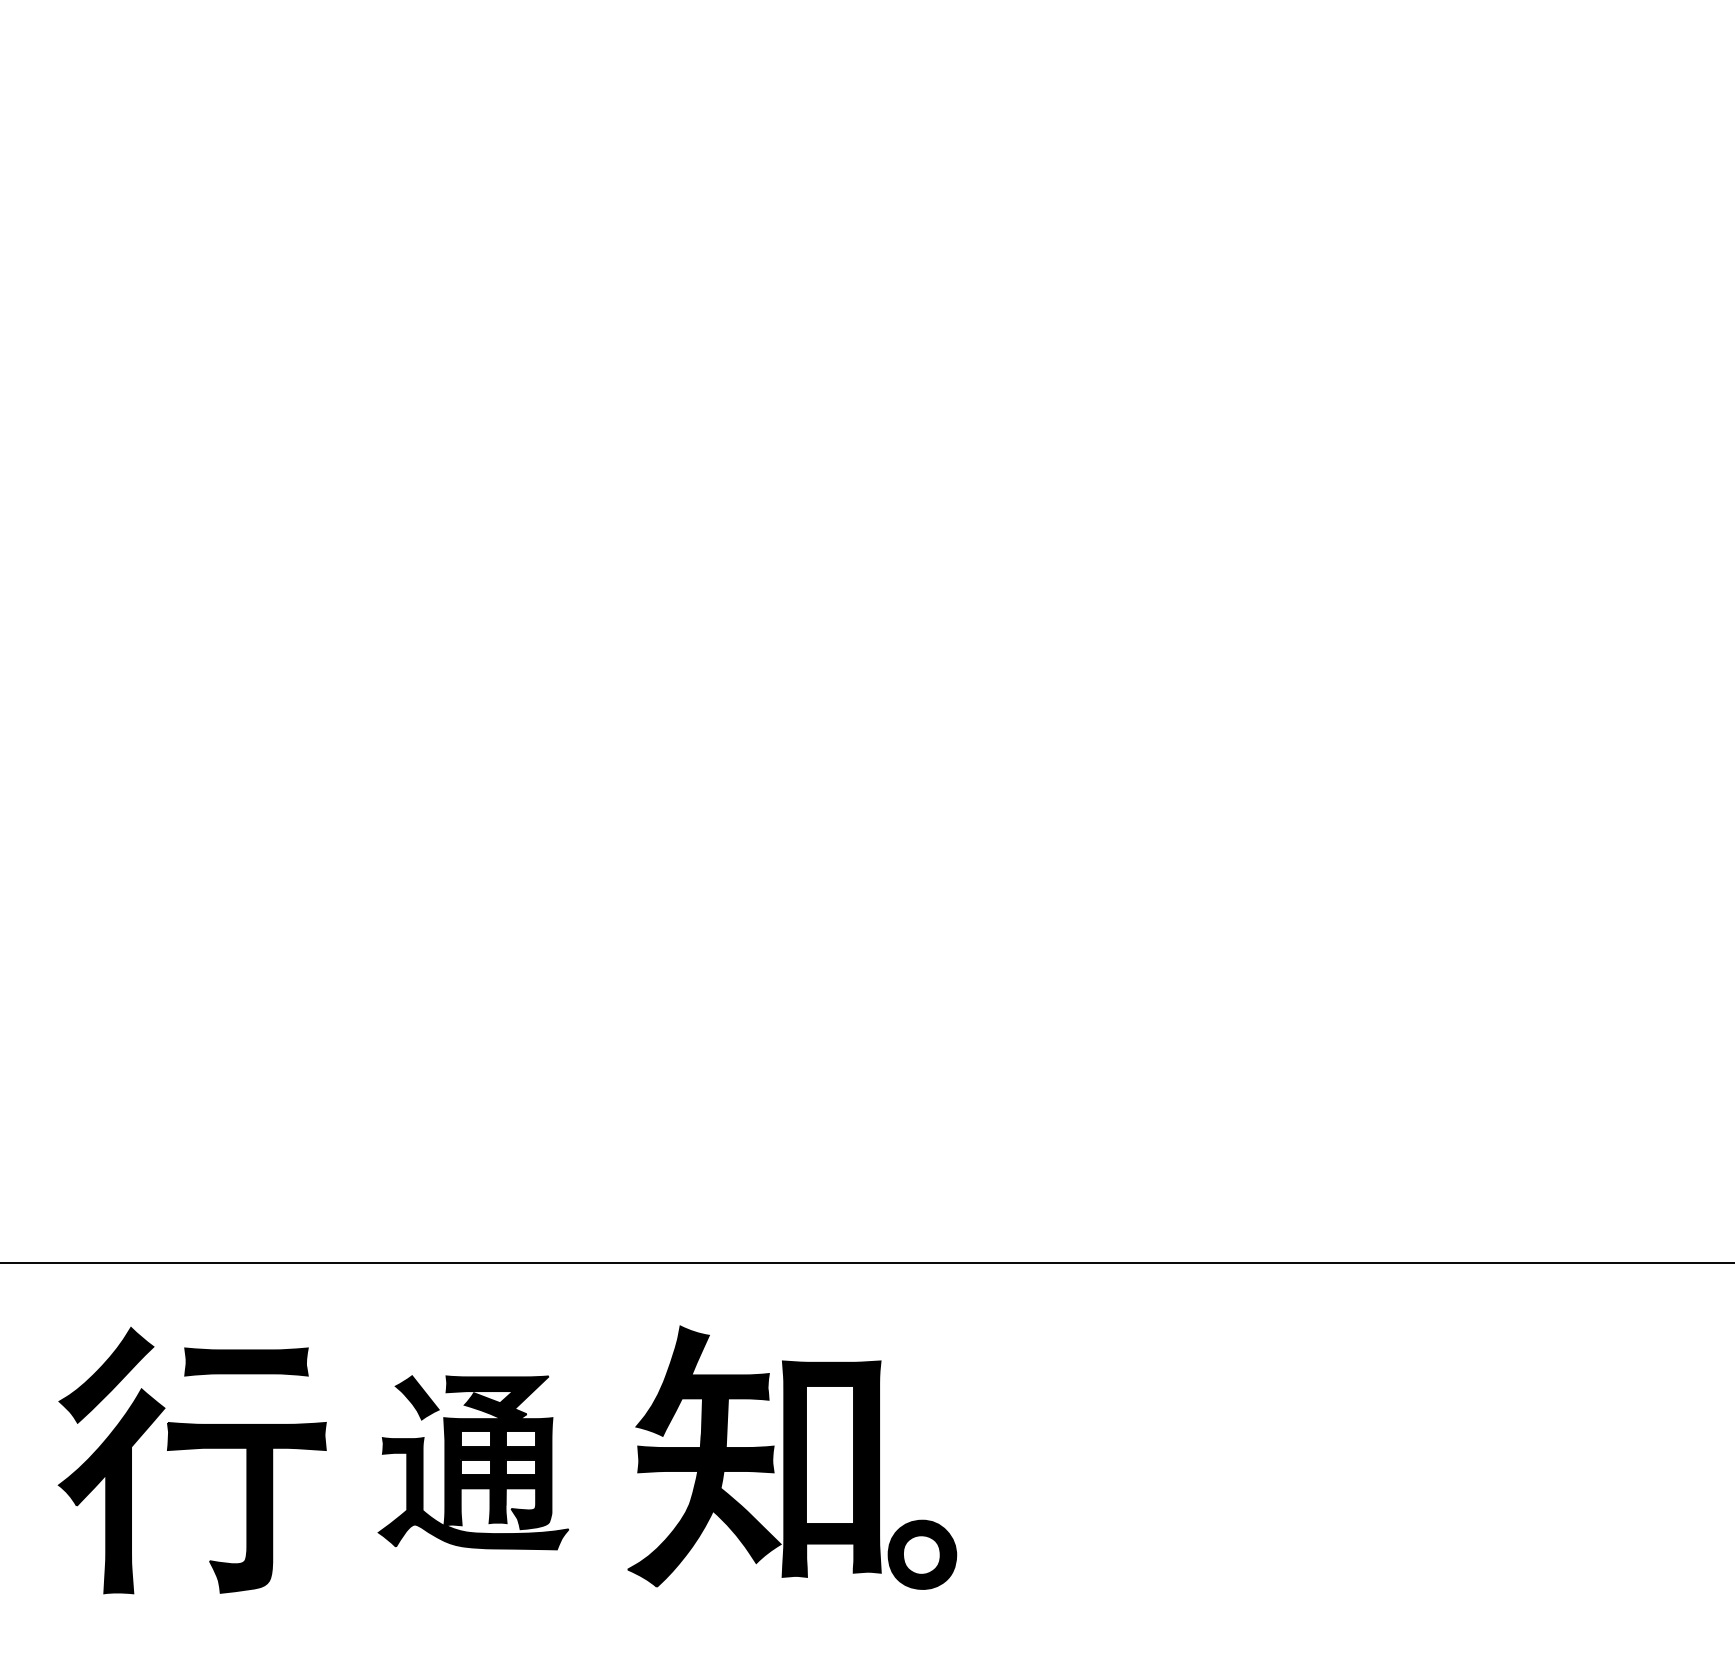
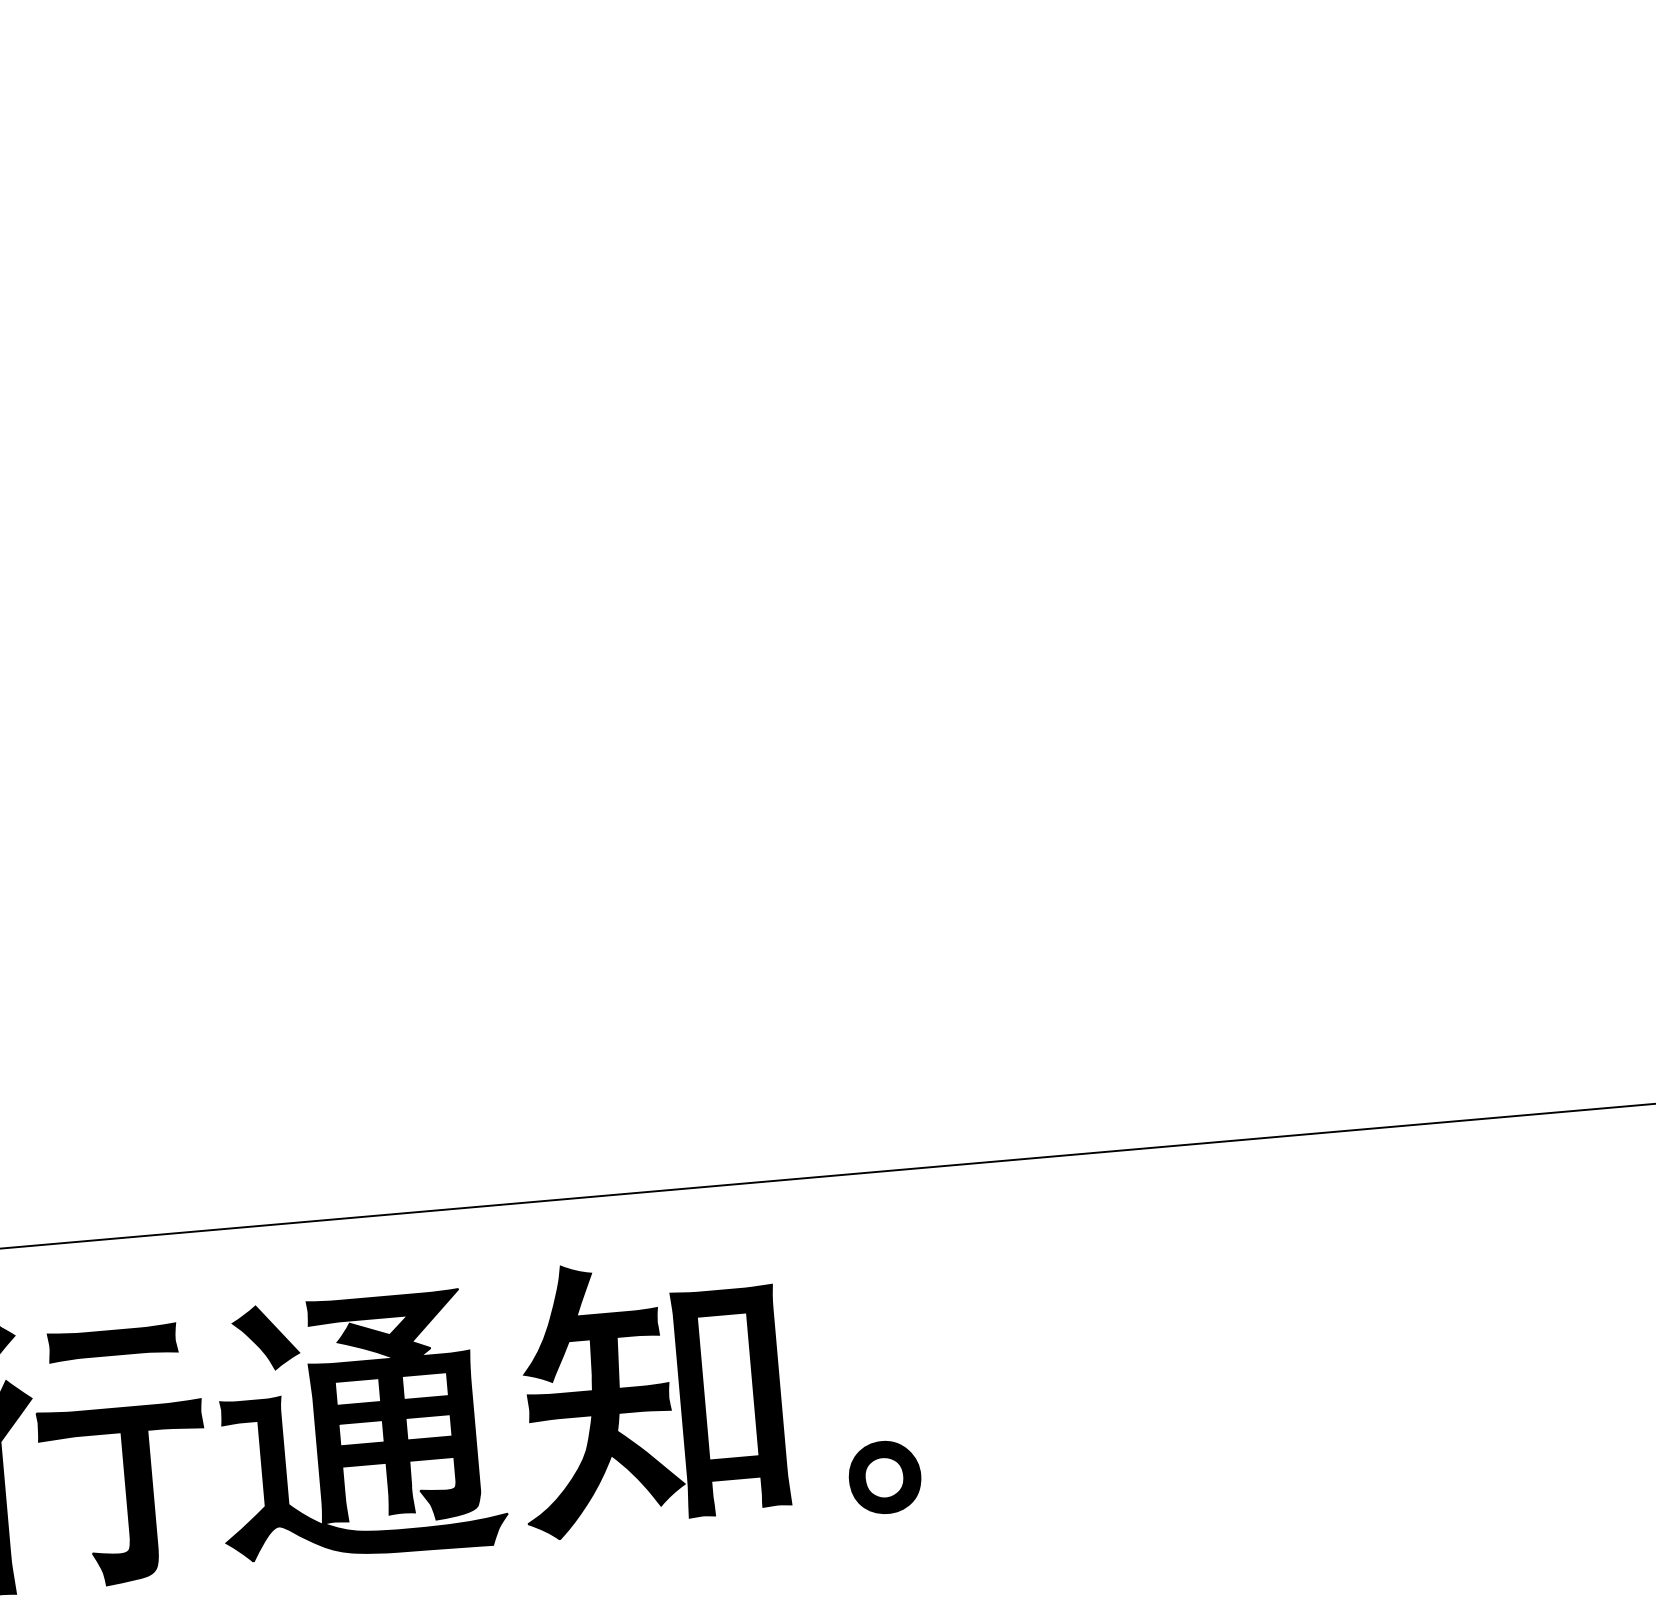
part: (473, 1462) -> (357, 1426), size x1.43
part: (922, 1554) -> (885, 1477), moved

